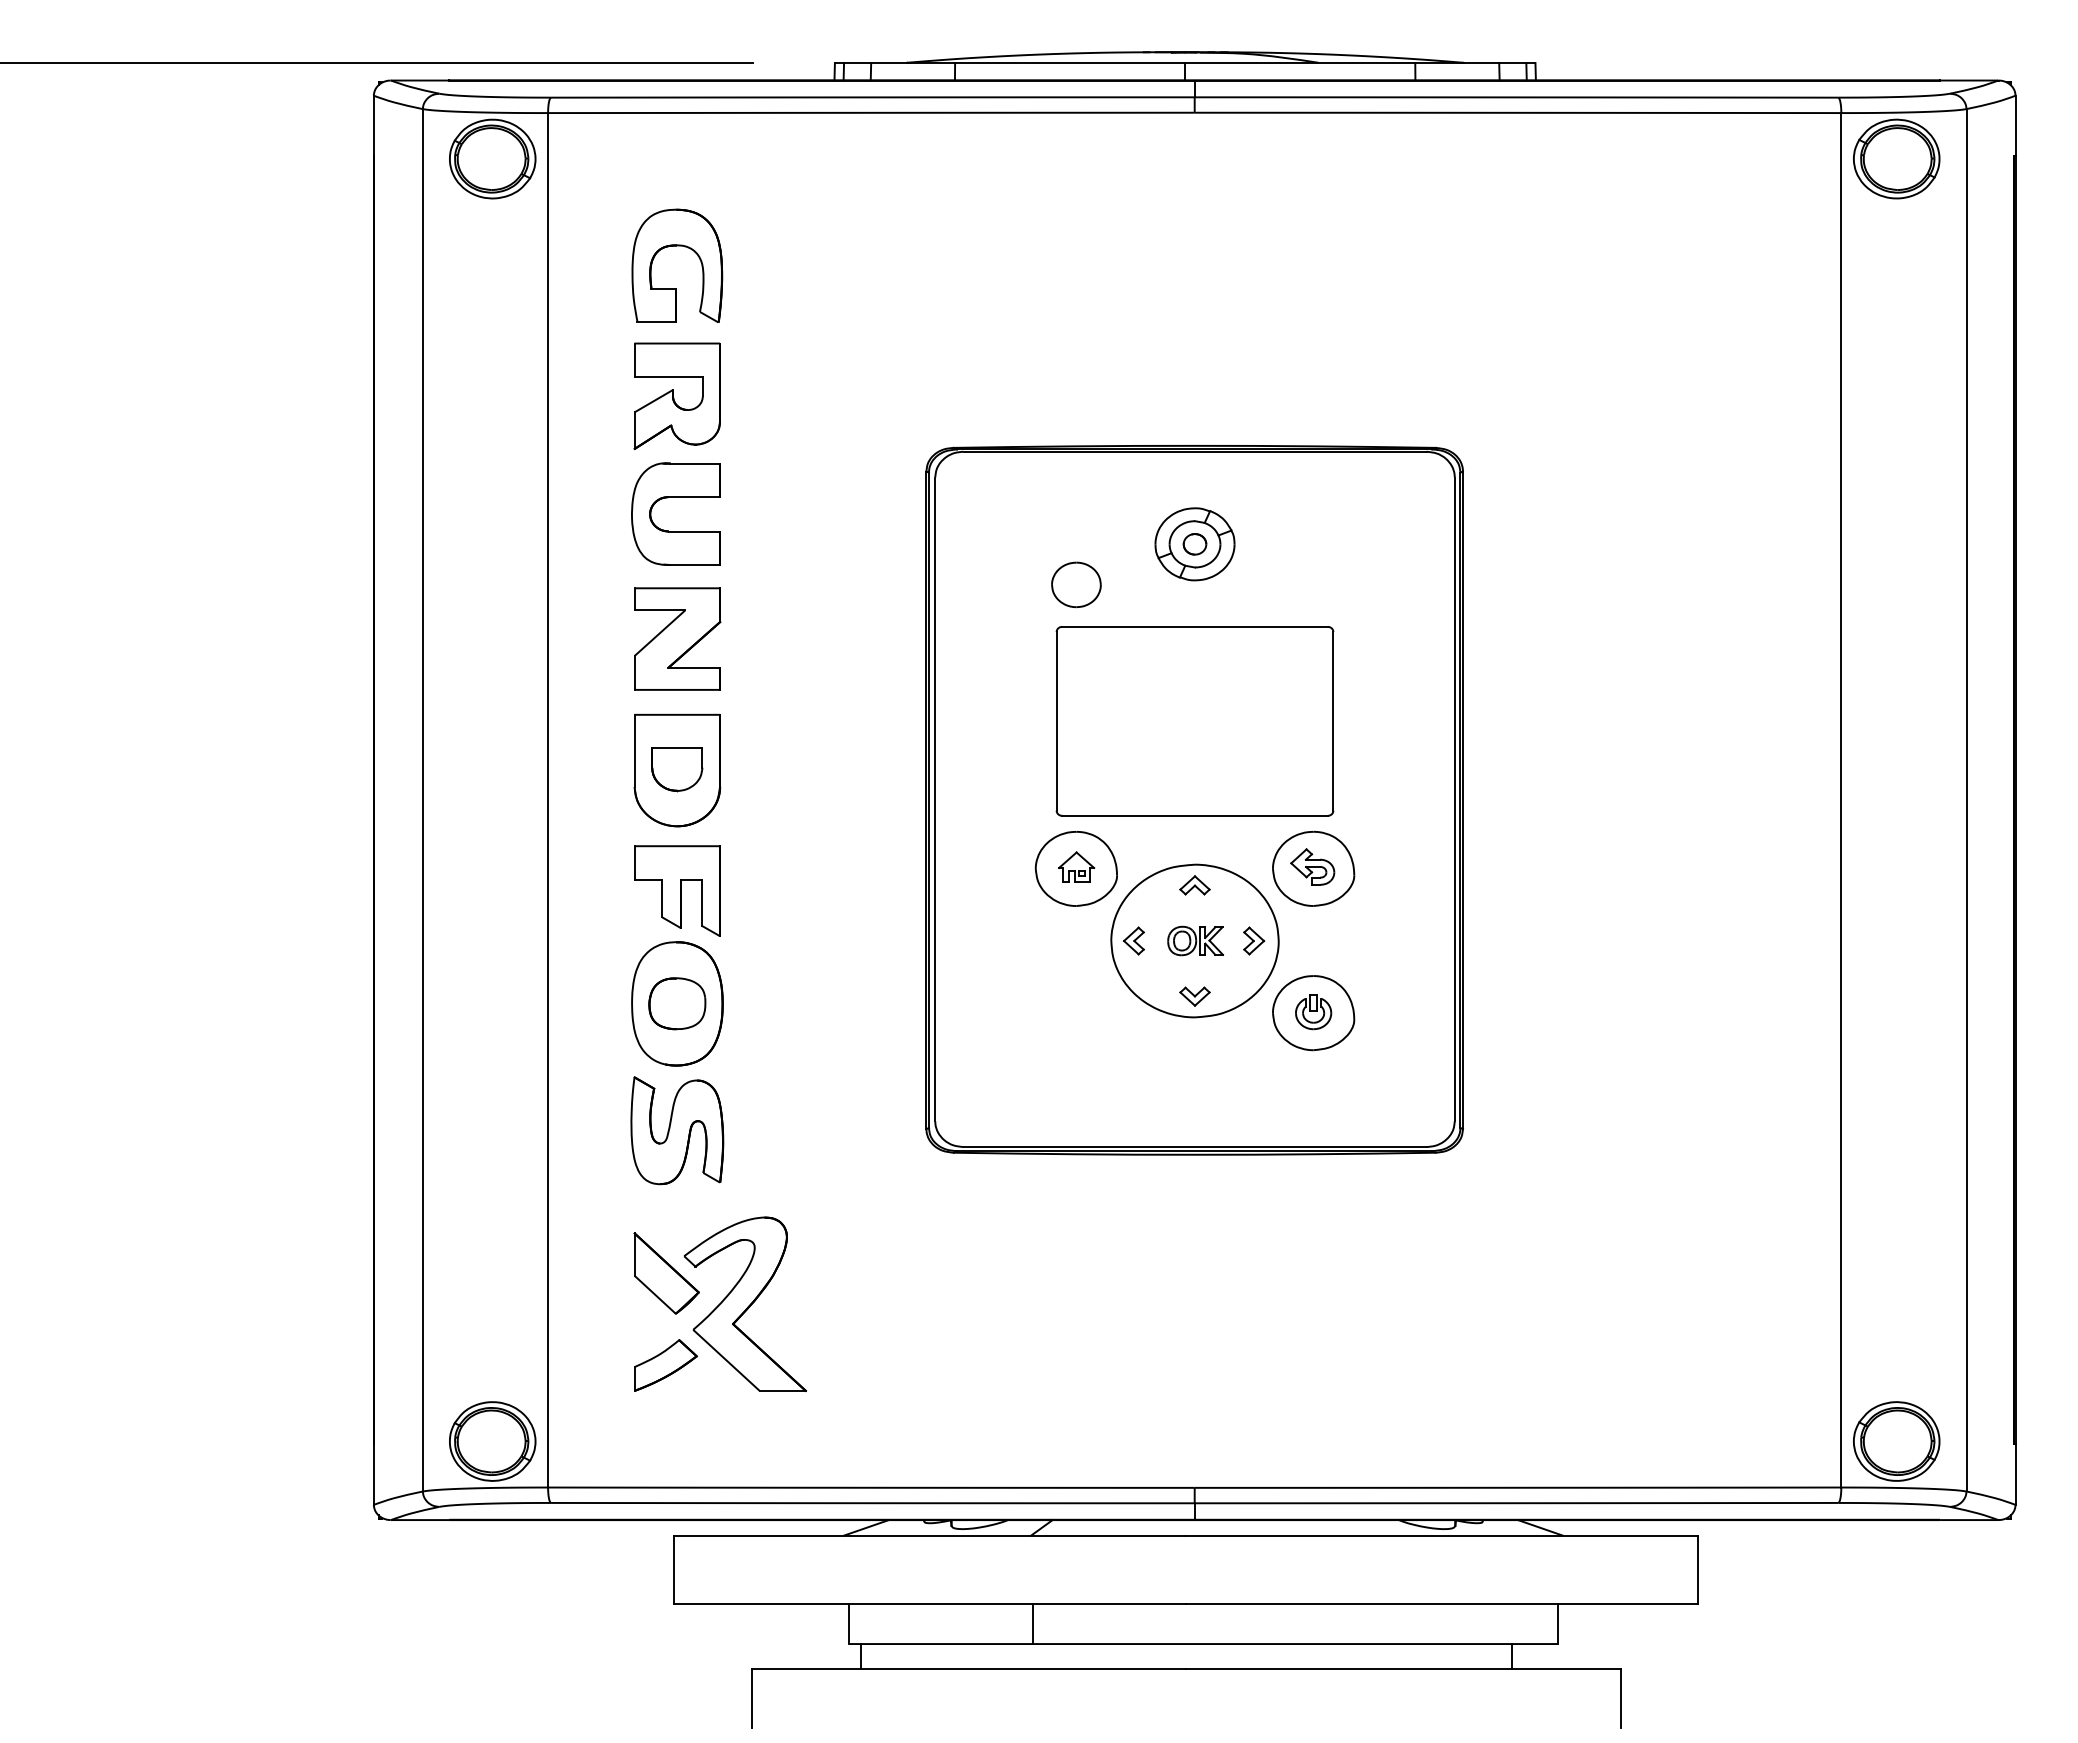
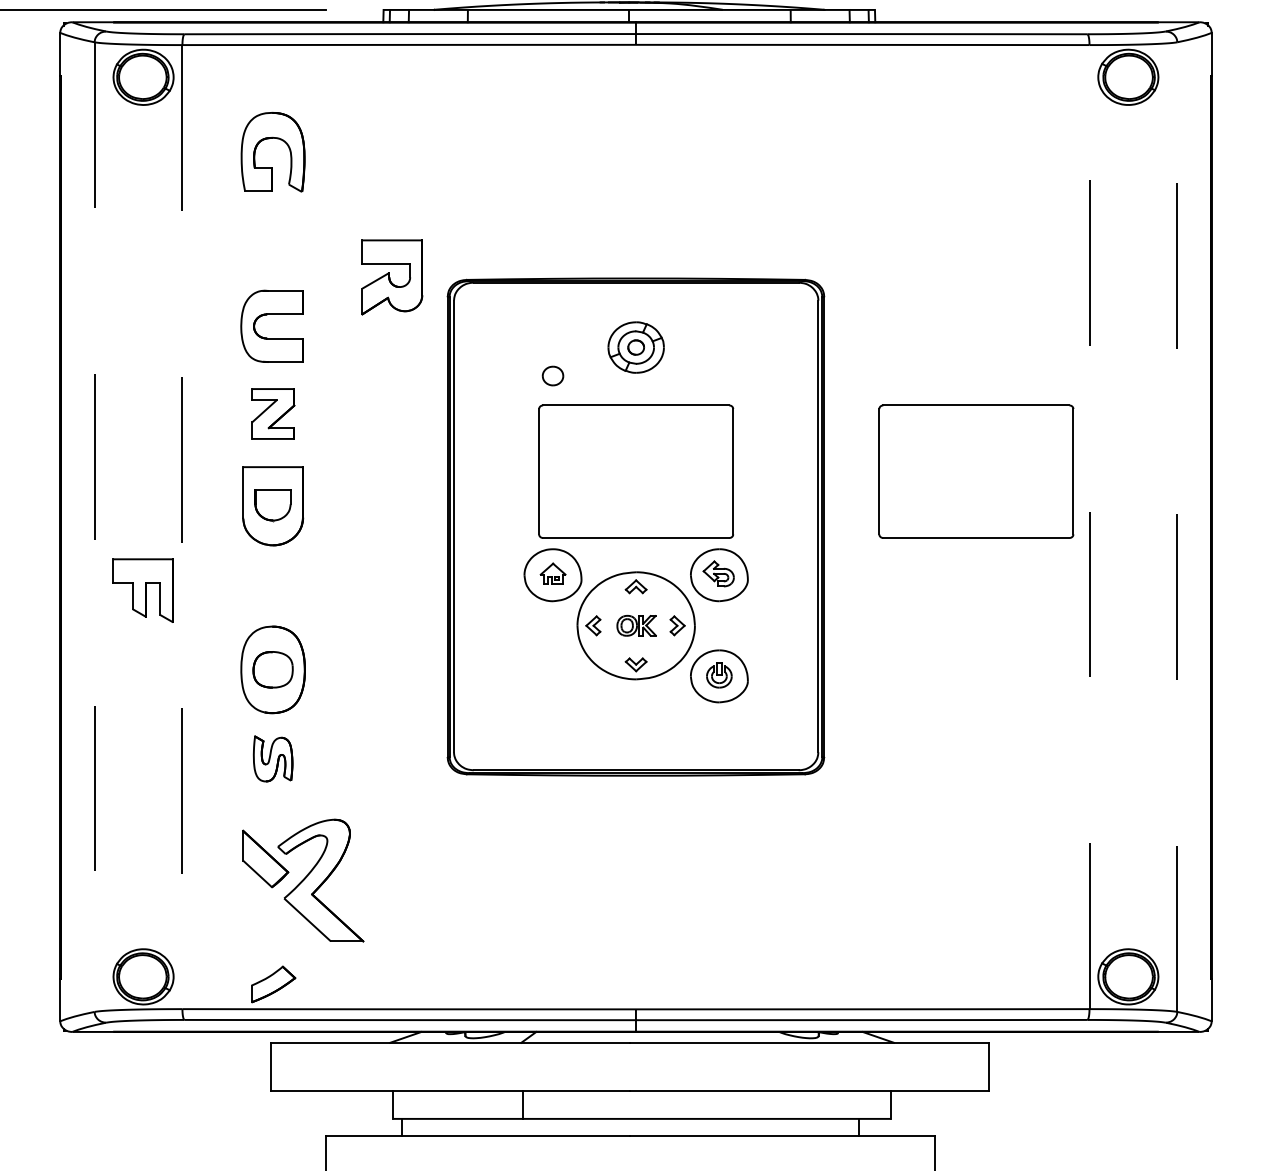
part: (676, 396) -> (391, 277), moved
part: (1076, 584) -> (553, 375), size x0.6
part: (677, 638) -> (273, 413), size x0.7
part: (1679, 721) -> (976, 471), added
line: (1841, 799) -> (1089, 526), solid -> dashed
line: (1966, 799) -> (1177, 526), solid -> dashed
line: (422, 800) -> (94, 527), solid -> dashed
line: (548, 800) -> (182, 527), solid -> dashed
part: (677, 890) -> (143, 590), moved
part: (677, 1130) -> (273, 758), size x0.6
part: (665, 1365) -> (273, 984), moved

